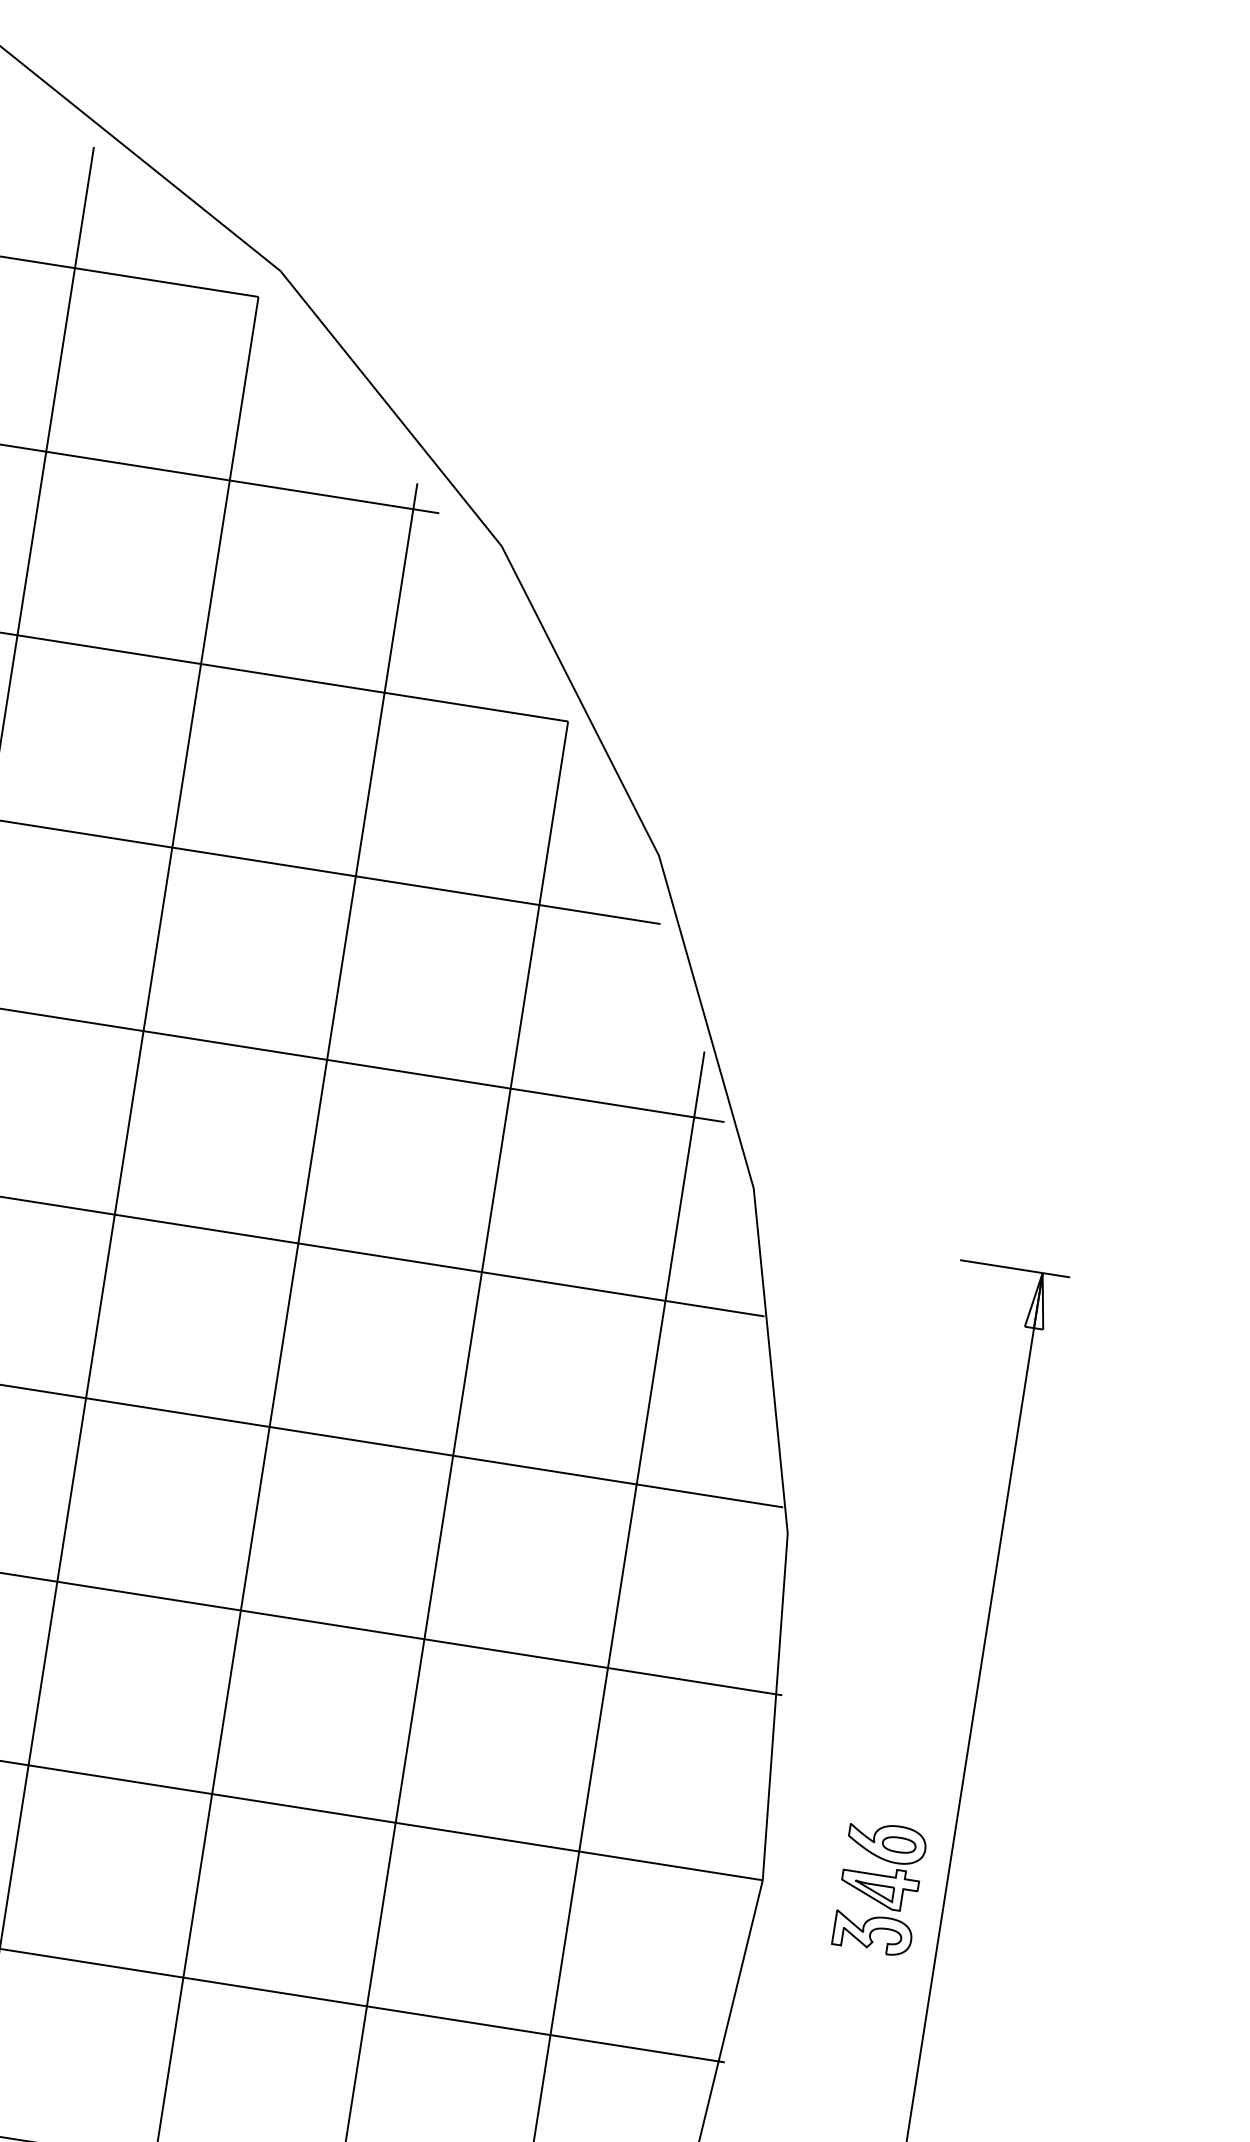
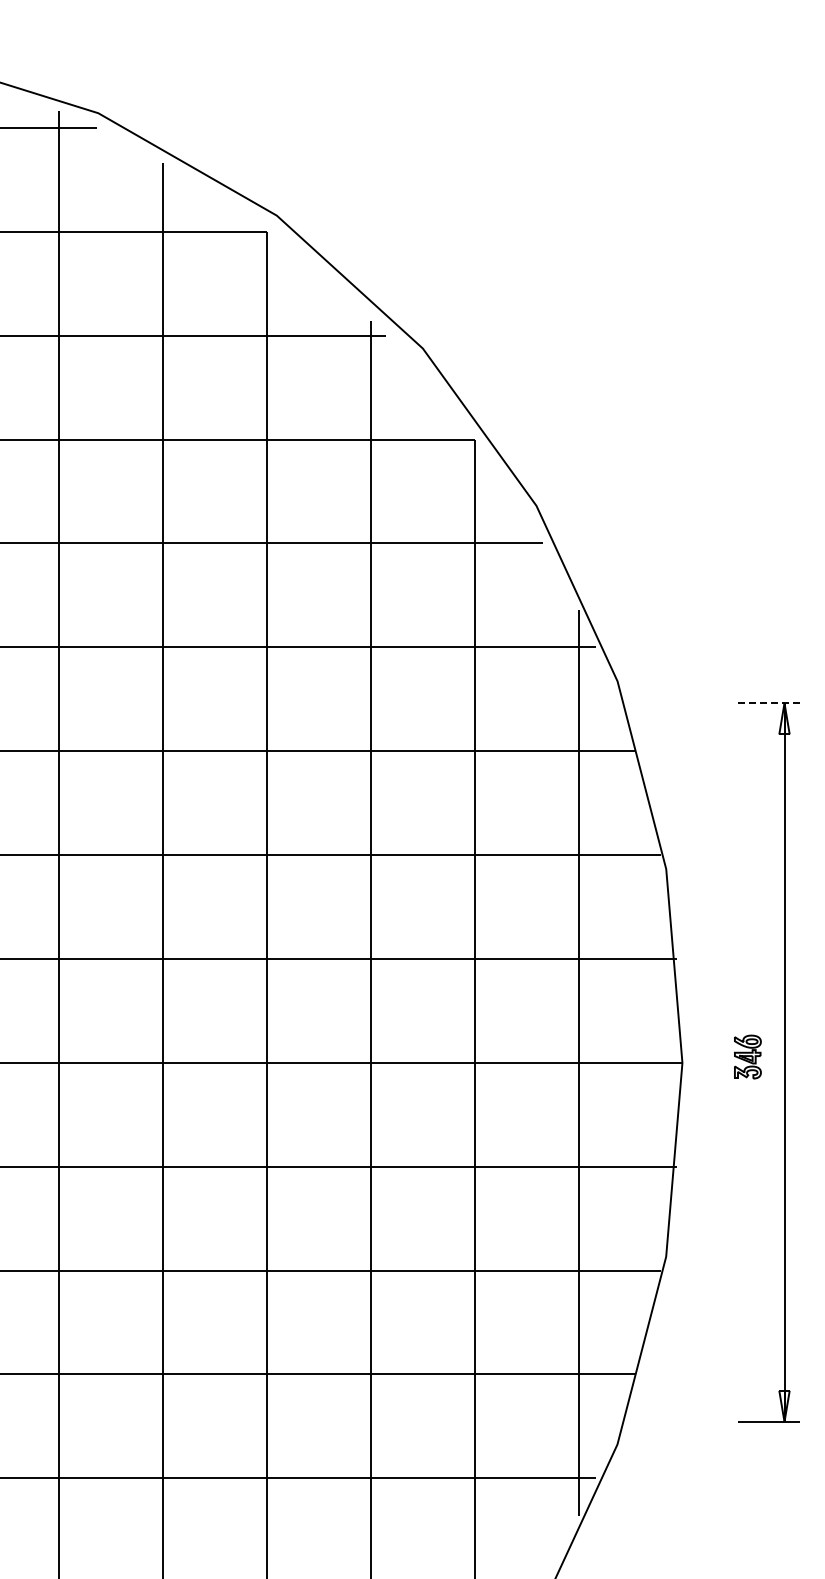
line: (1016, 1269) -> (769, 703), solid -> dashed
part: (879, 1887) -> (747, 1056), size x0.6

